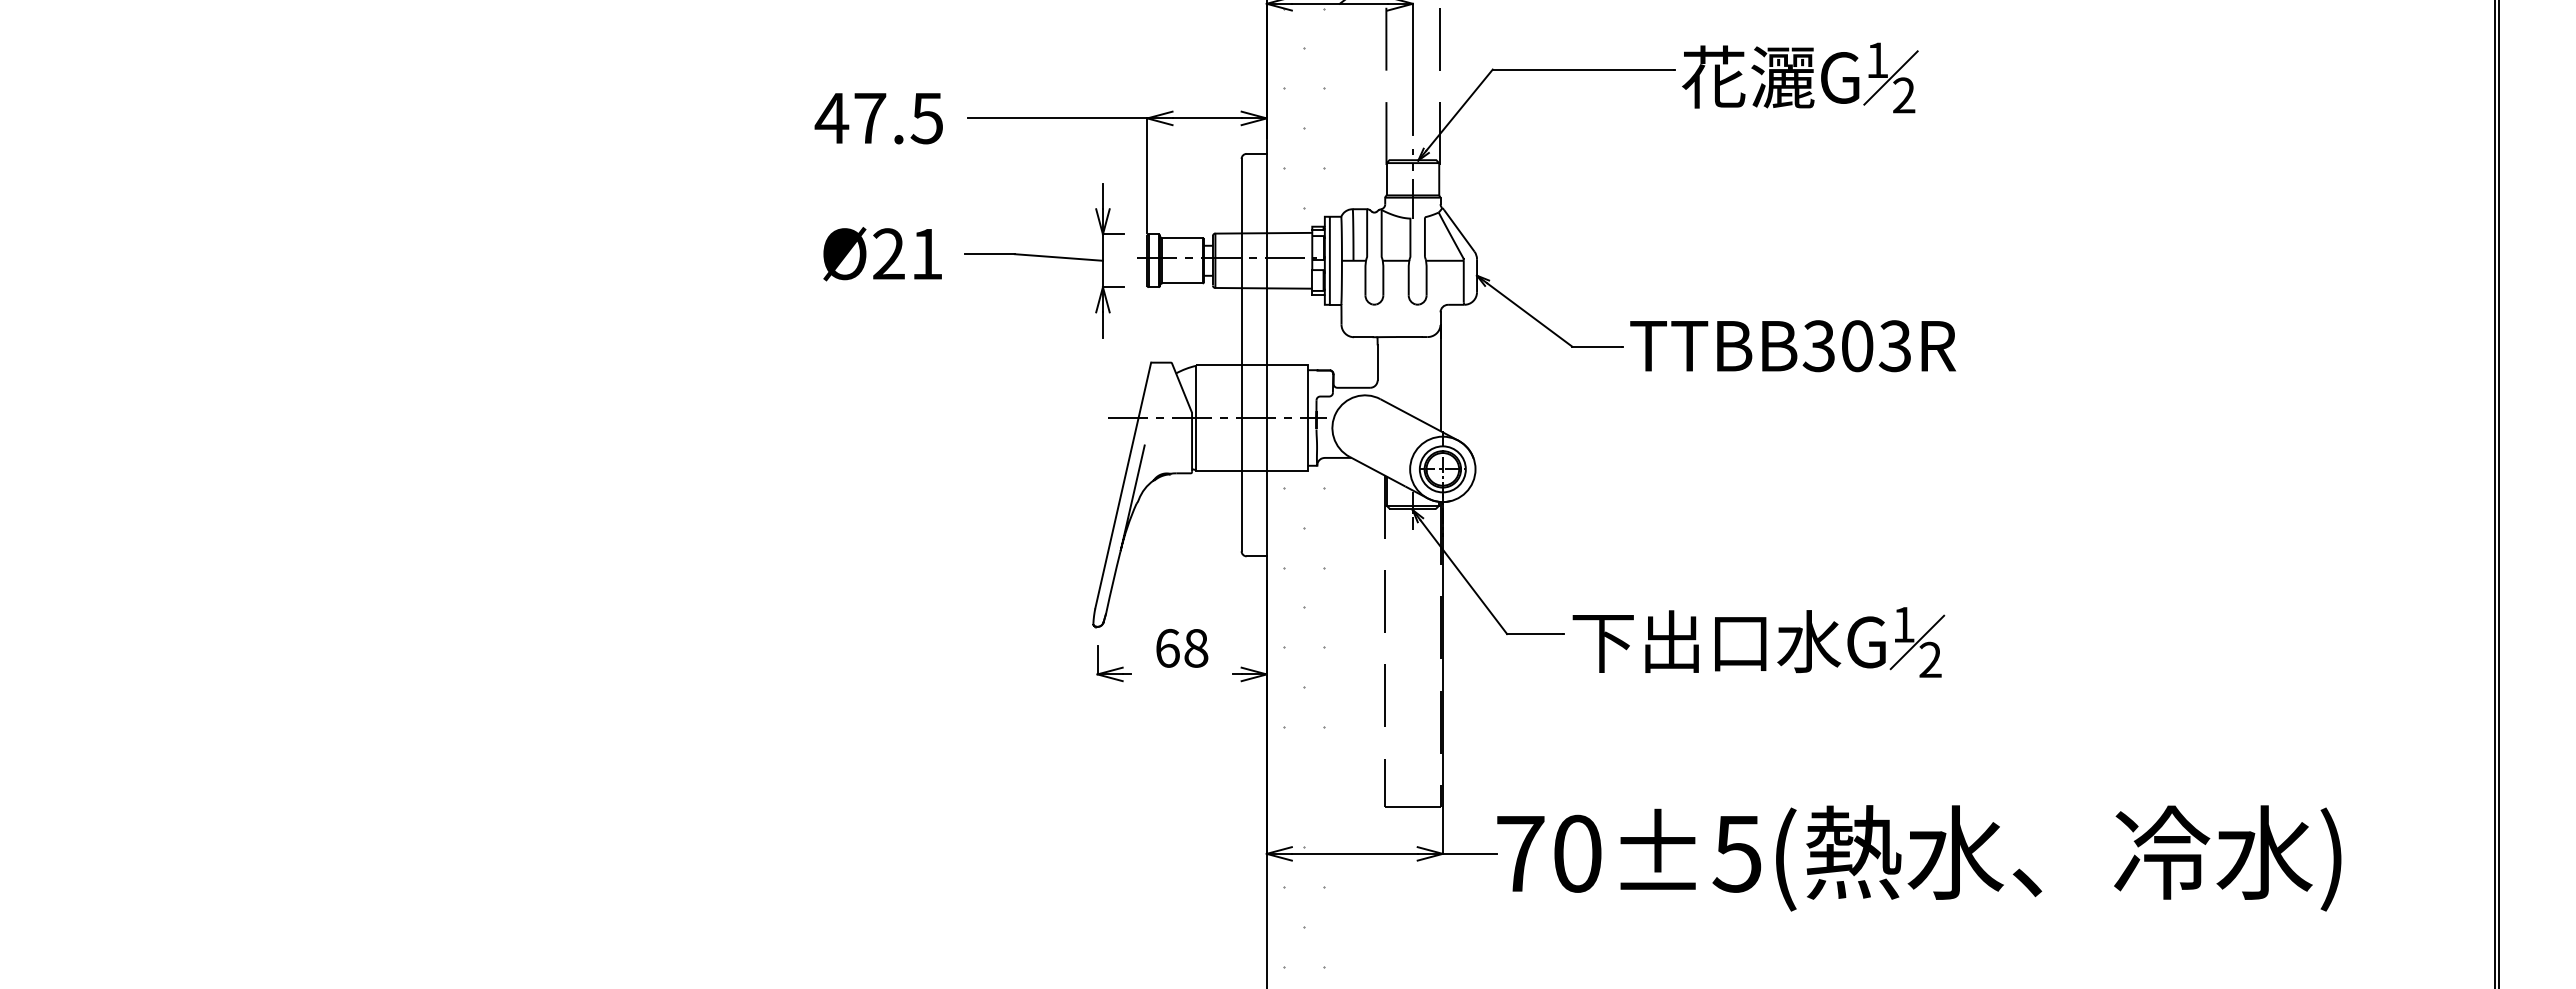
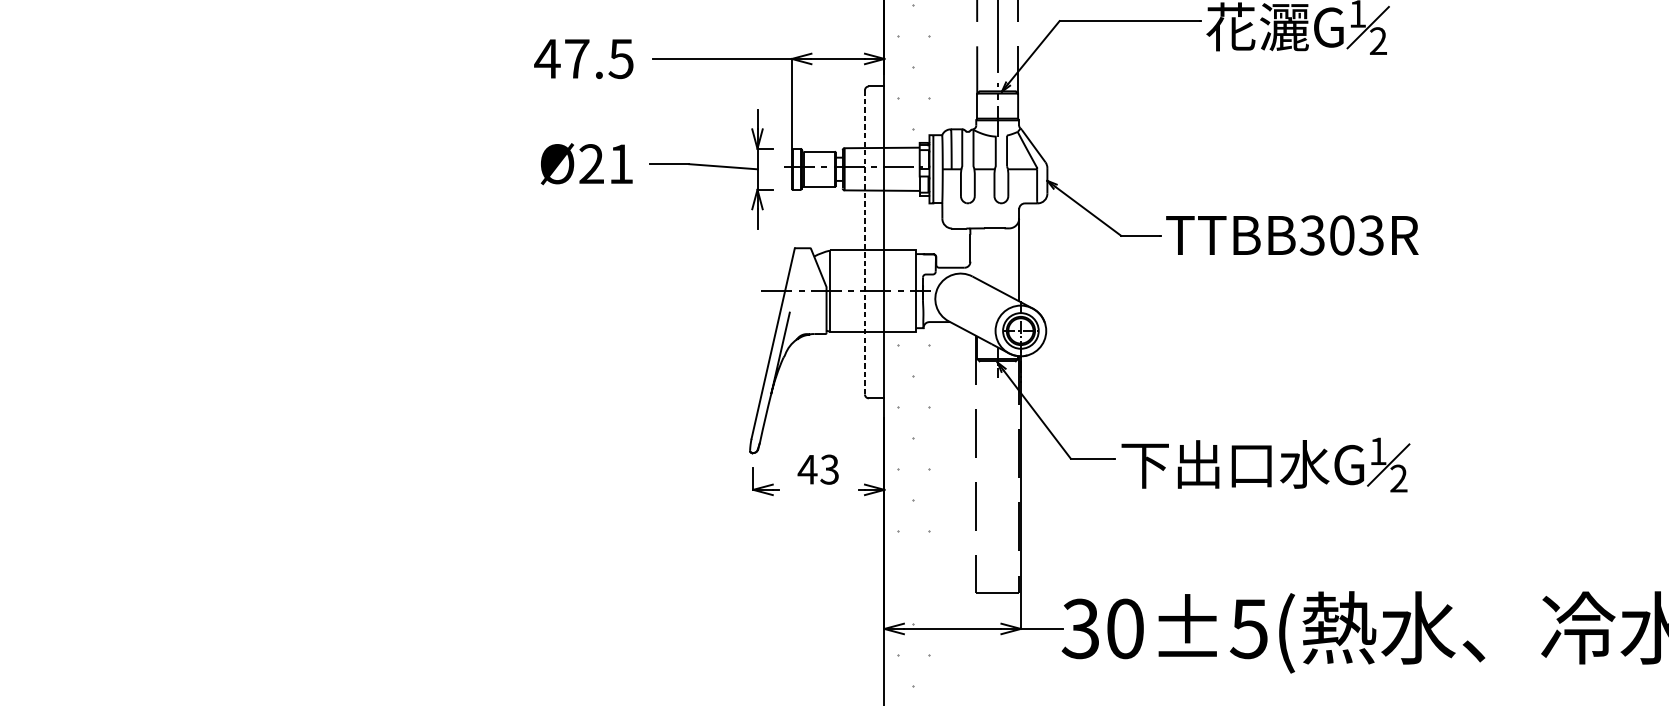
line: (1241, 355) -> (864, 242), solid -> dashed
text: (1181, 647) -> (818, 469), 68 -> 43
text: (1519, 853) -> (1080, 628), 70±5 -> 30±5

